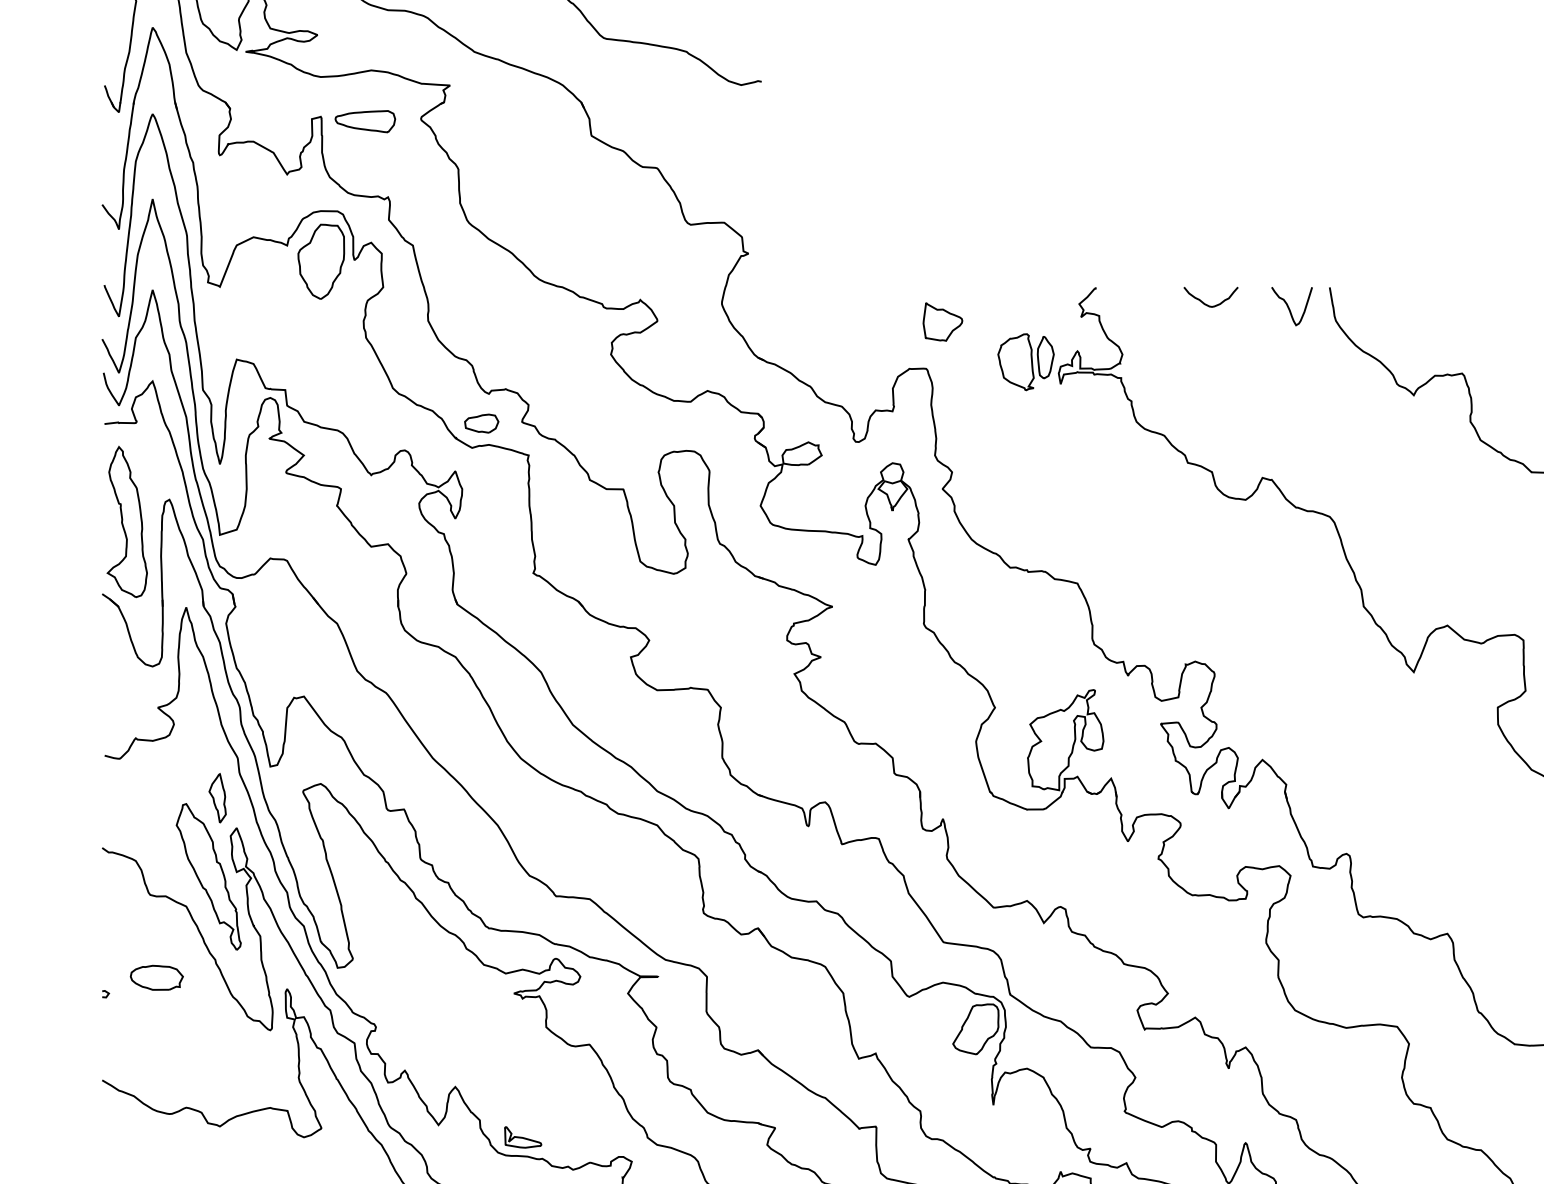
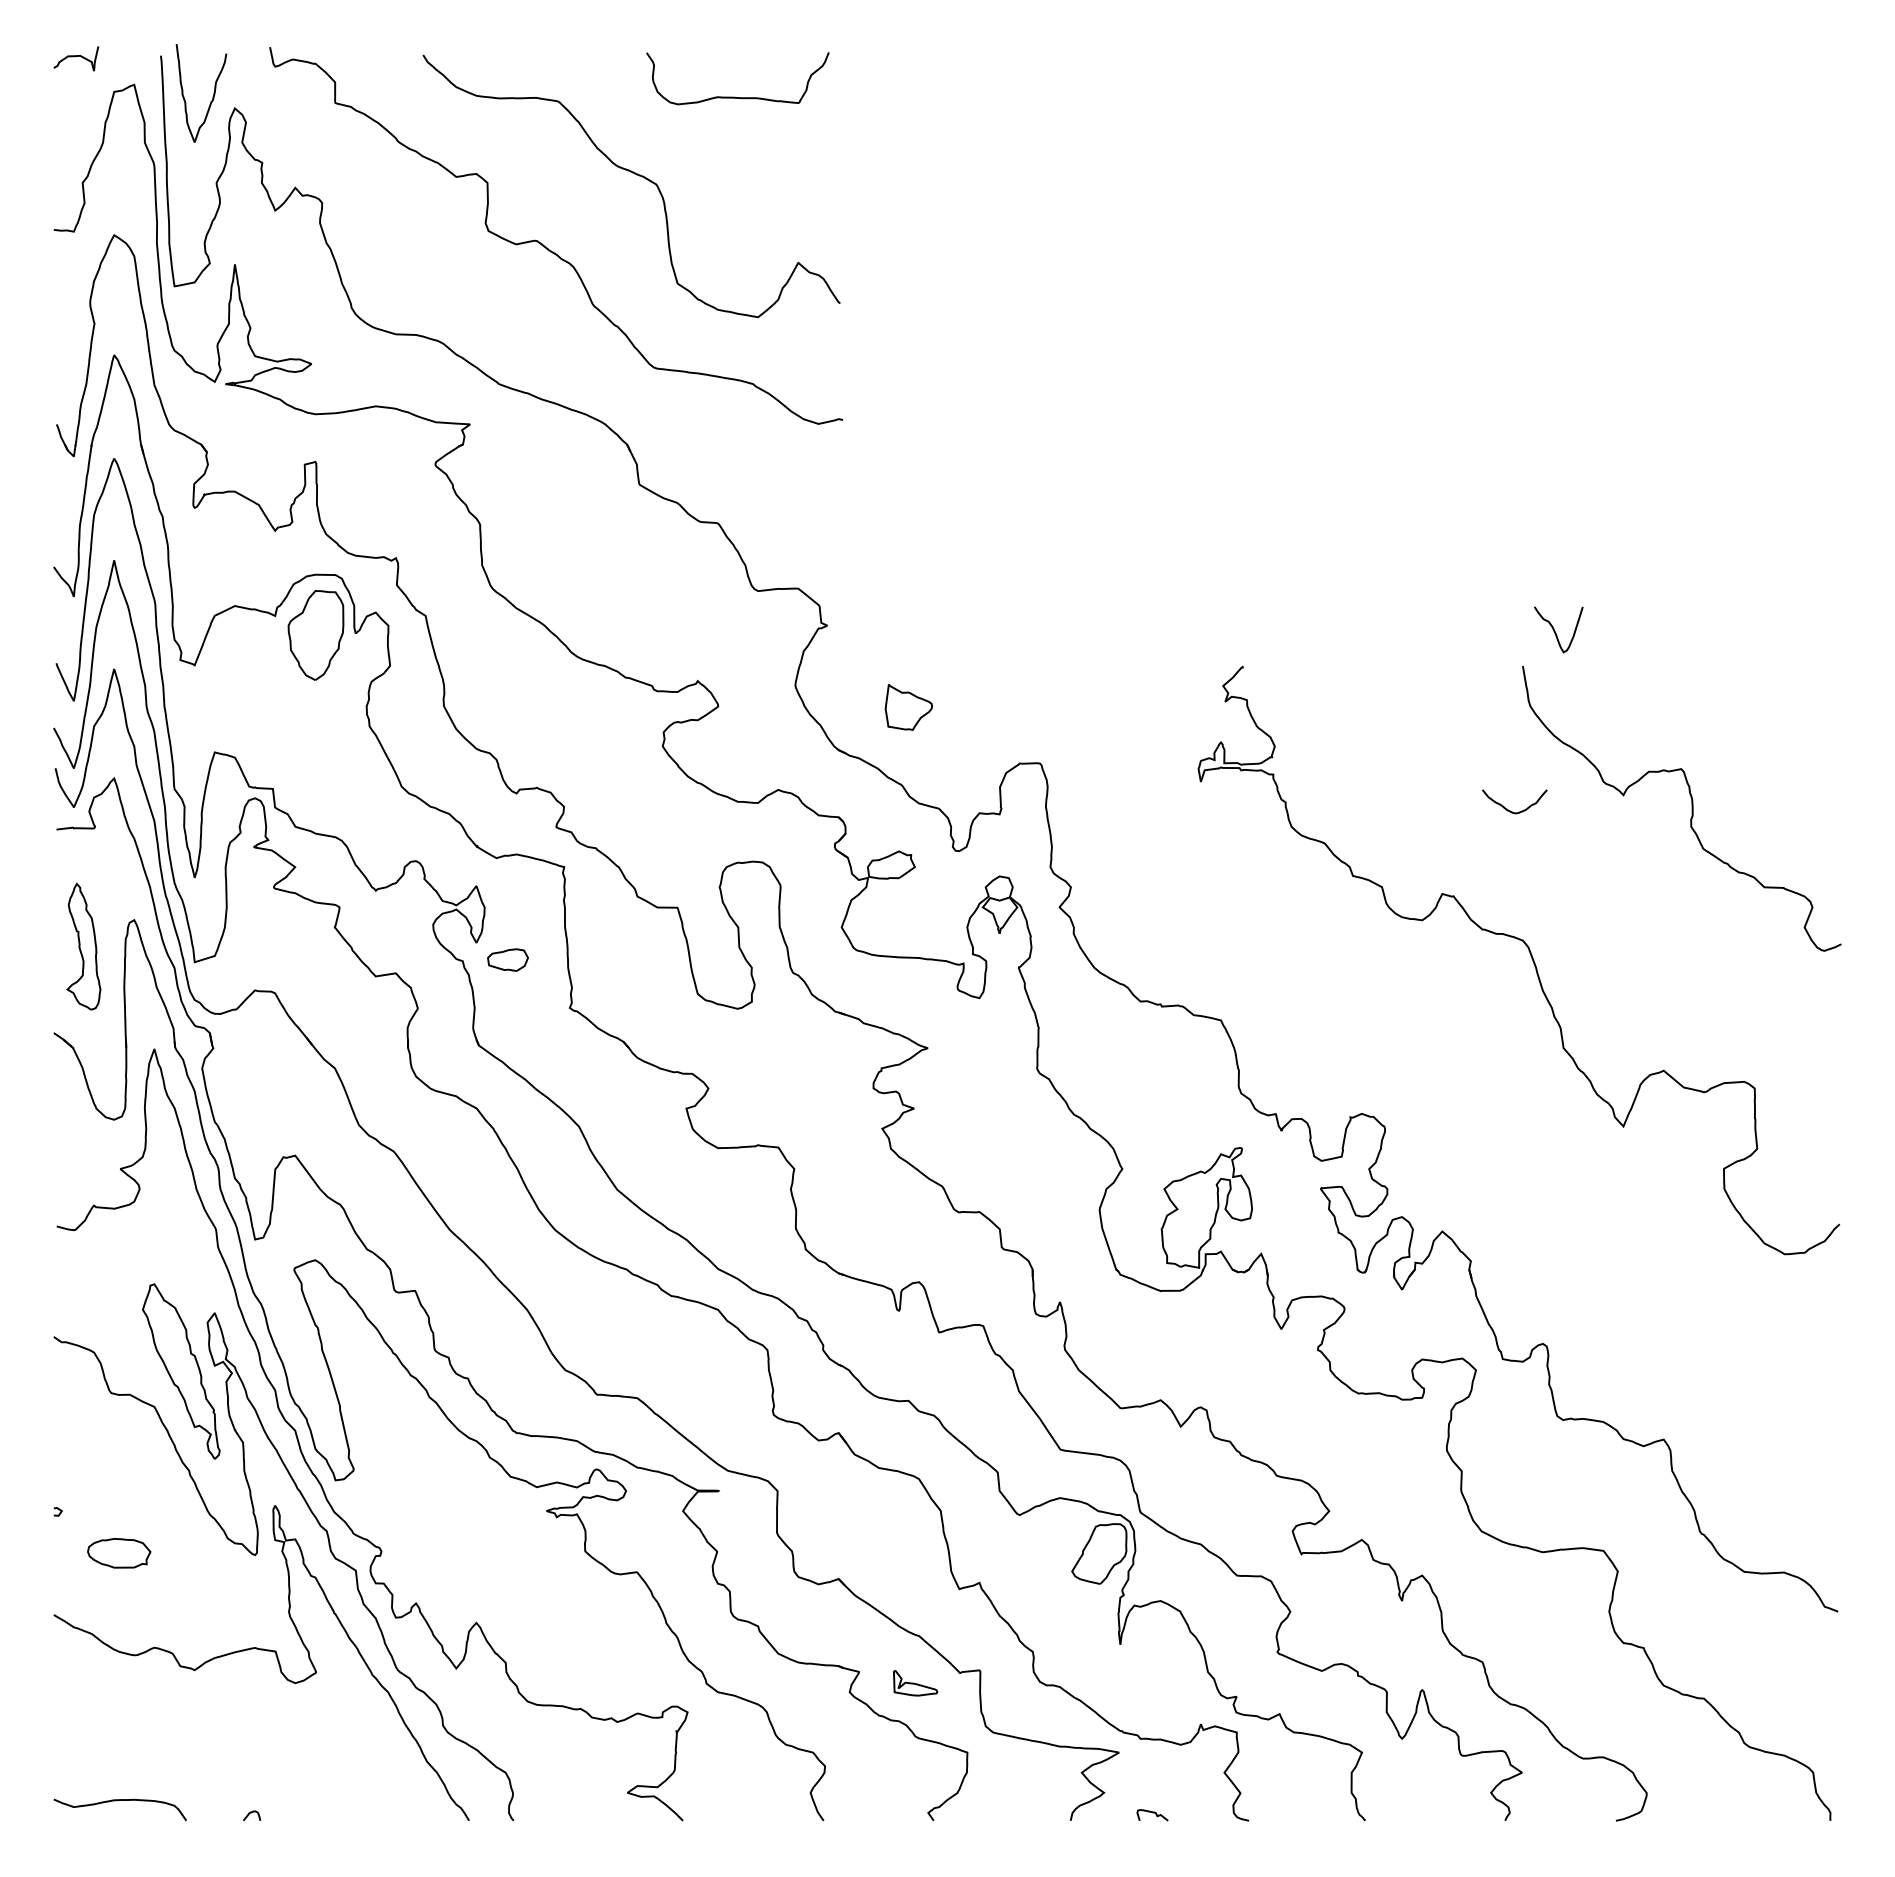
part: (365, 121) -> (368, 467), removed
curve: (1207, 304) -> (1510, 810), moved
curve: (1289, 307) -> (1555, 630), moved
part: (942, 322) -> (908, 707), moved
part: (1026, 362) -> (1159, 755), removed
part: (481, 423) -> (507, 959), moved
part: (127, 521) -> (83, 946), size x0.7
part: (217, 798) -> (191, 1277), removed
part: (157, 977) -> (119, 1553), moved
part: (523, 1137) -> (915, 1683), moved

